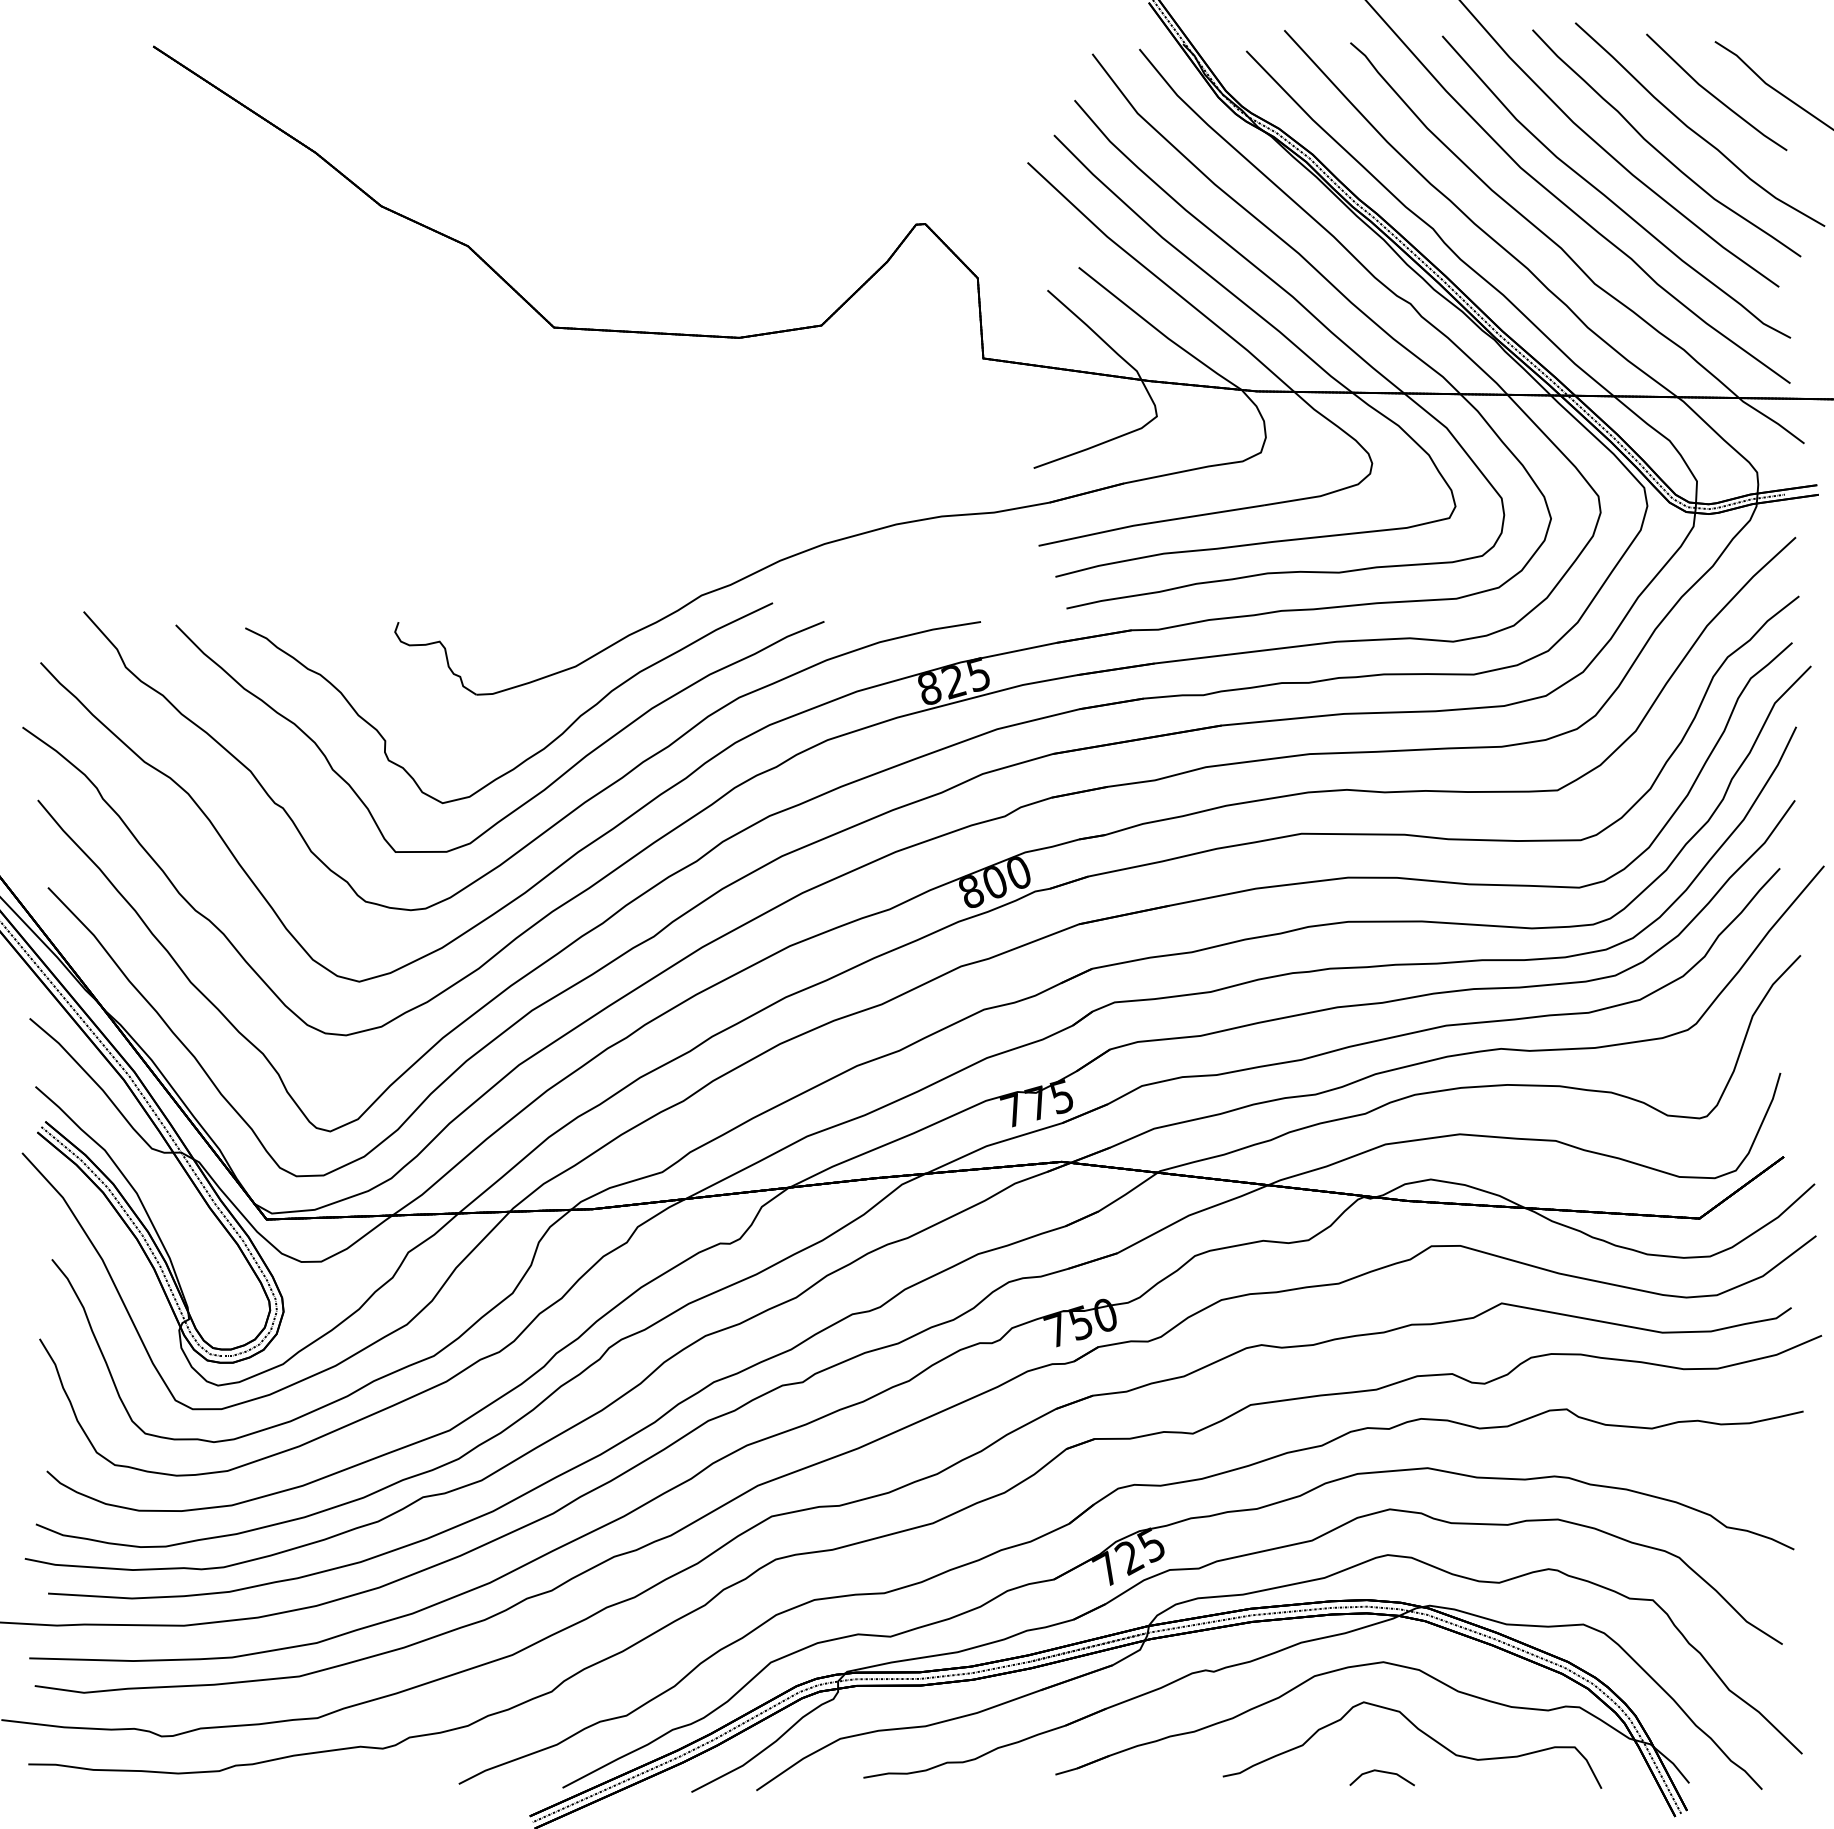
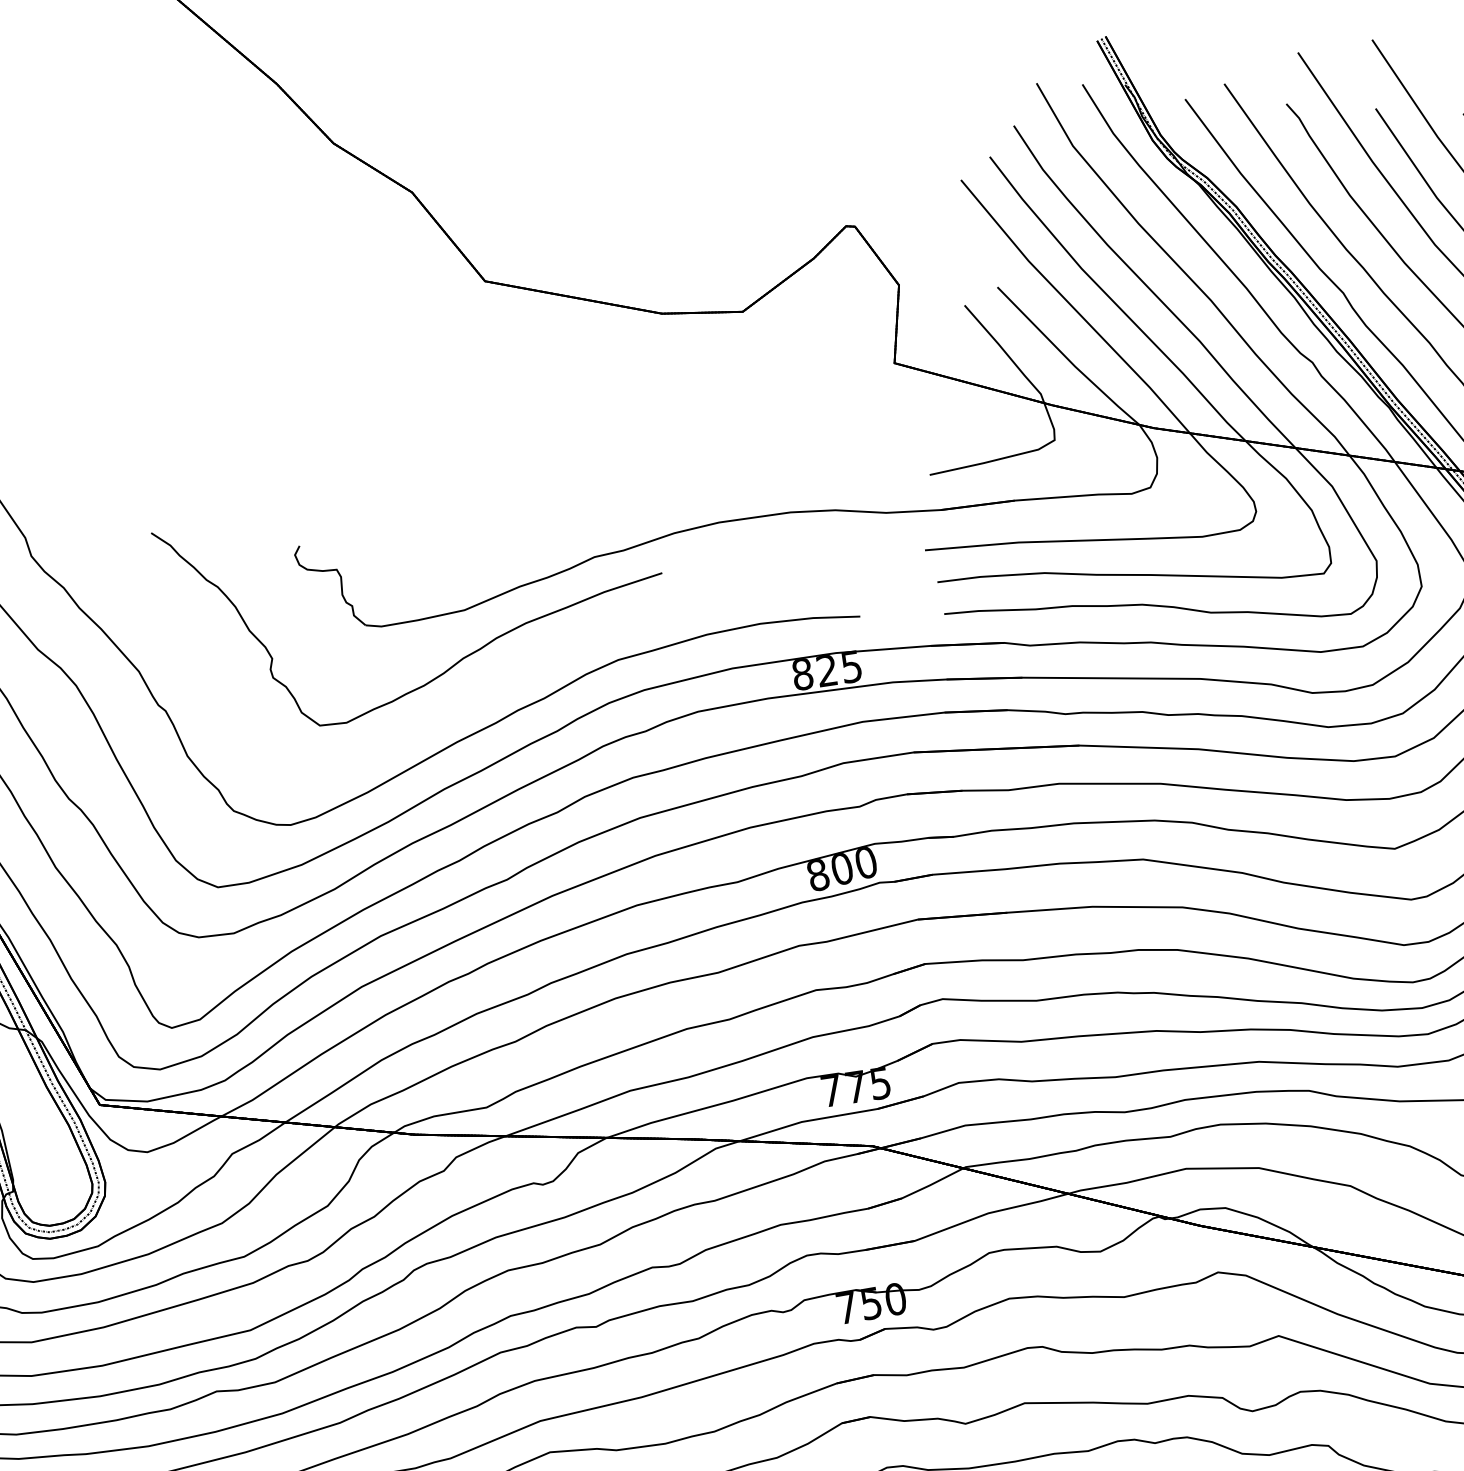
curve: (538, 792) -> (413, 726), removed

